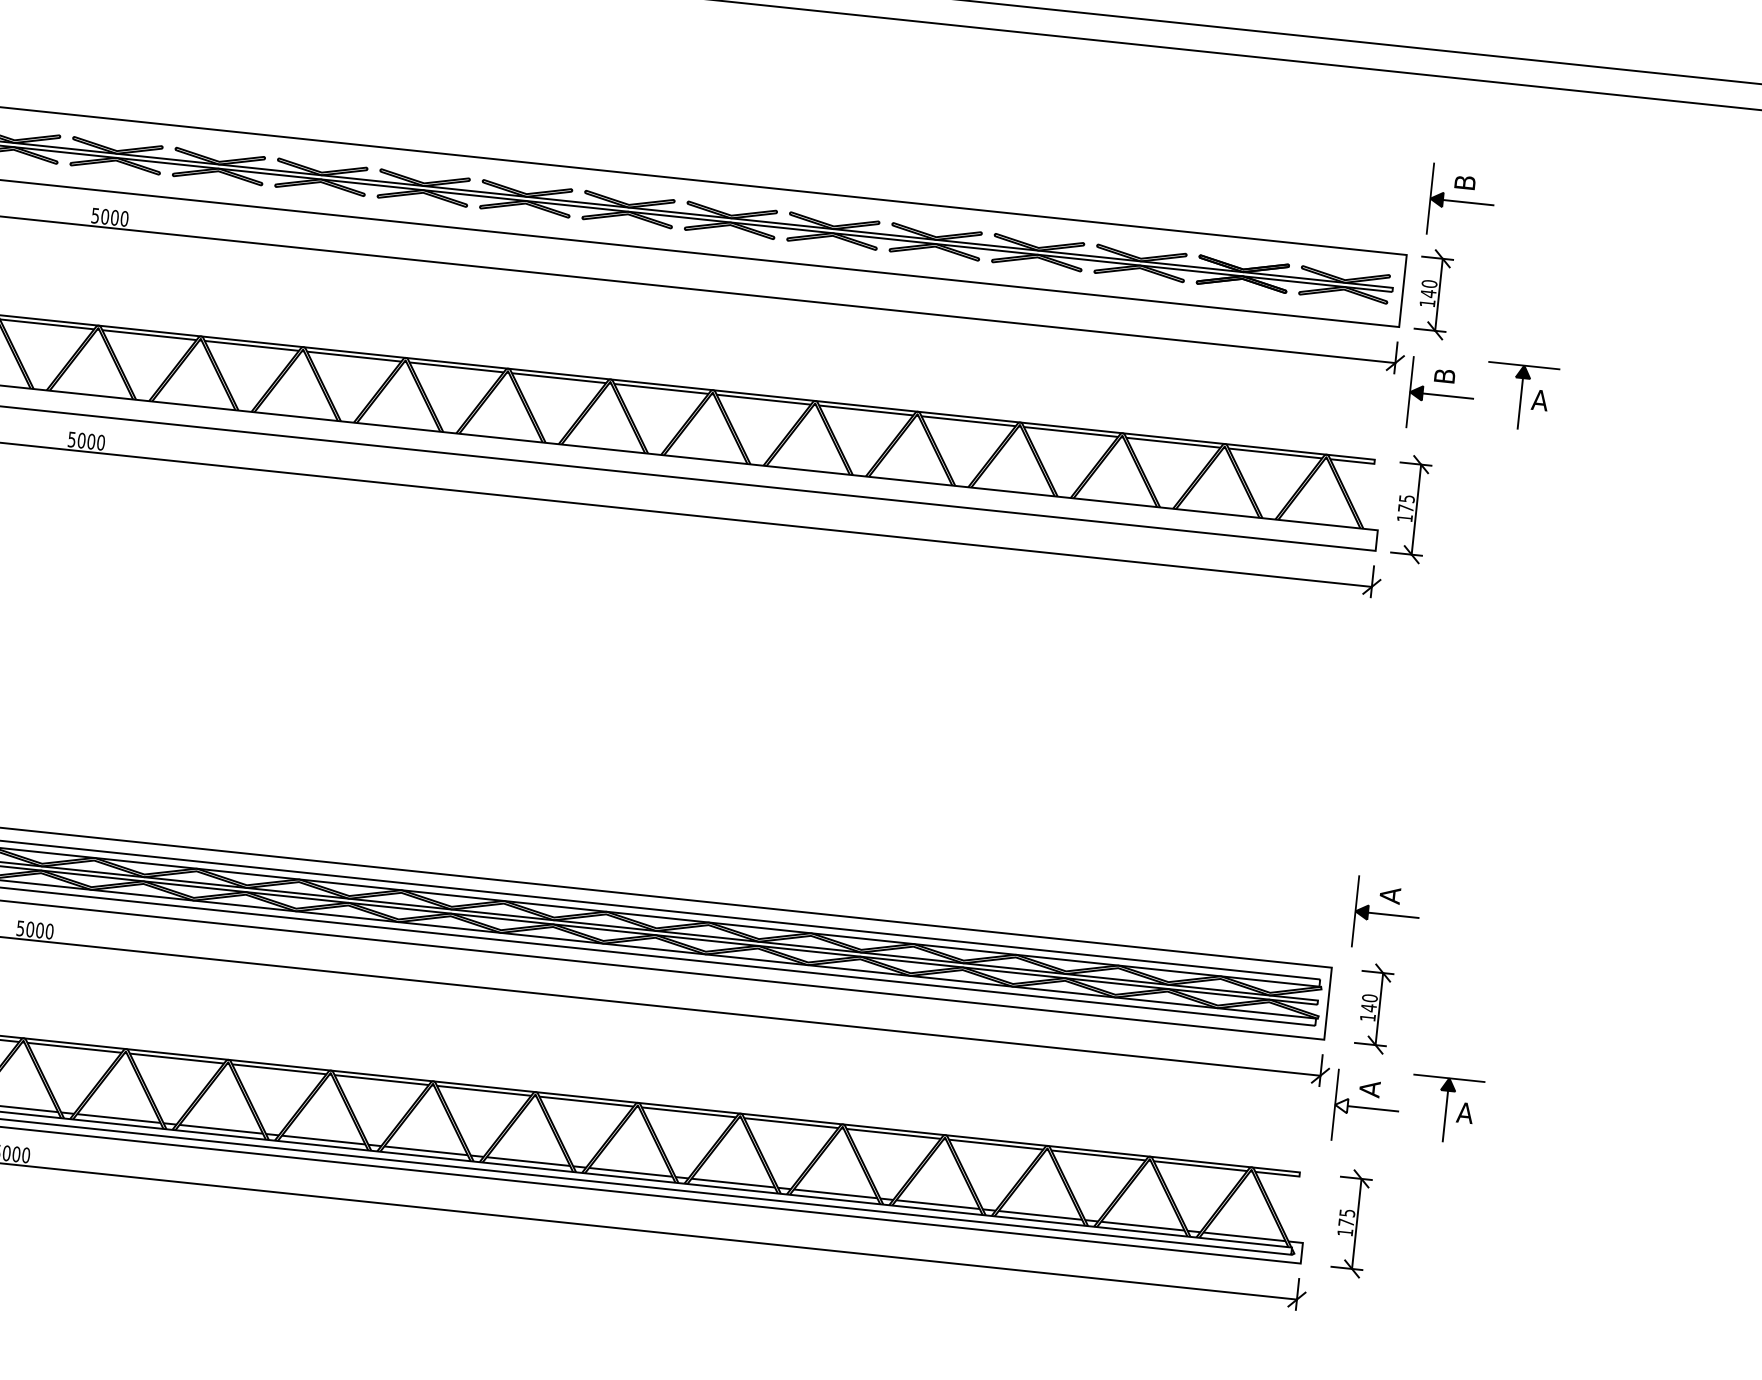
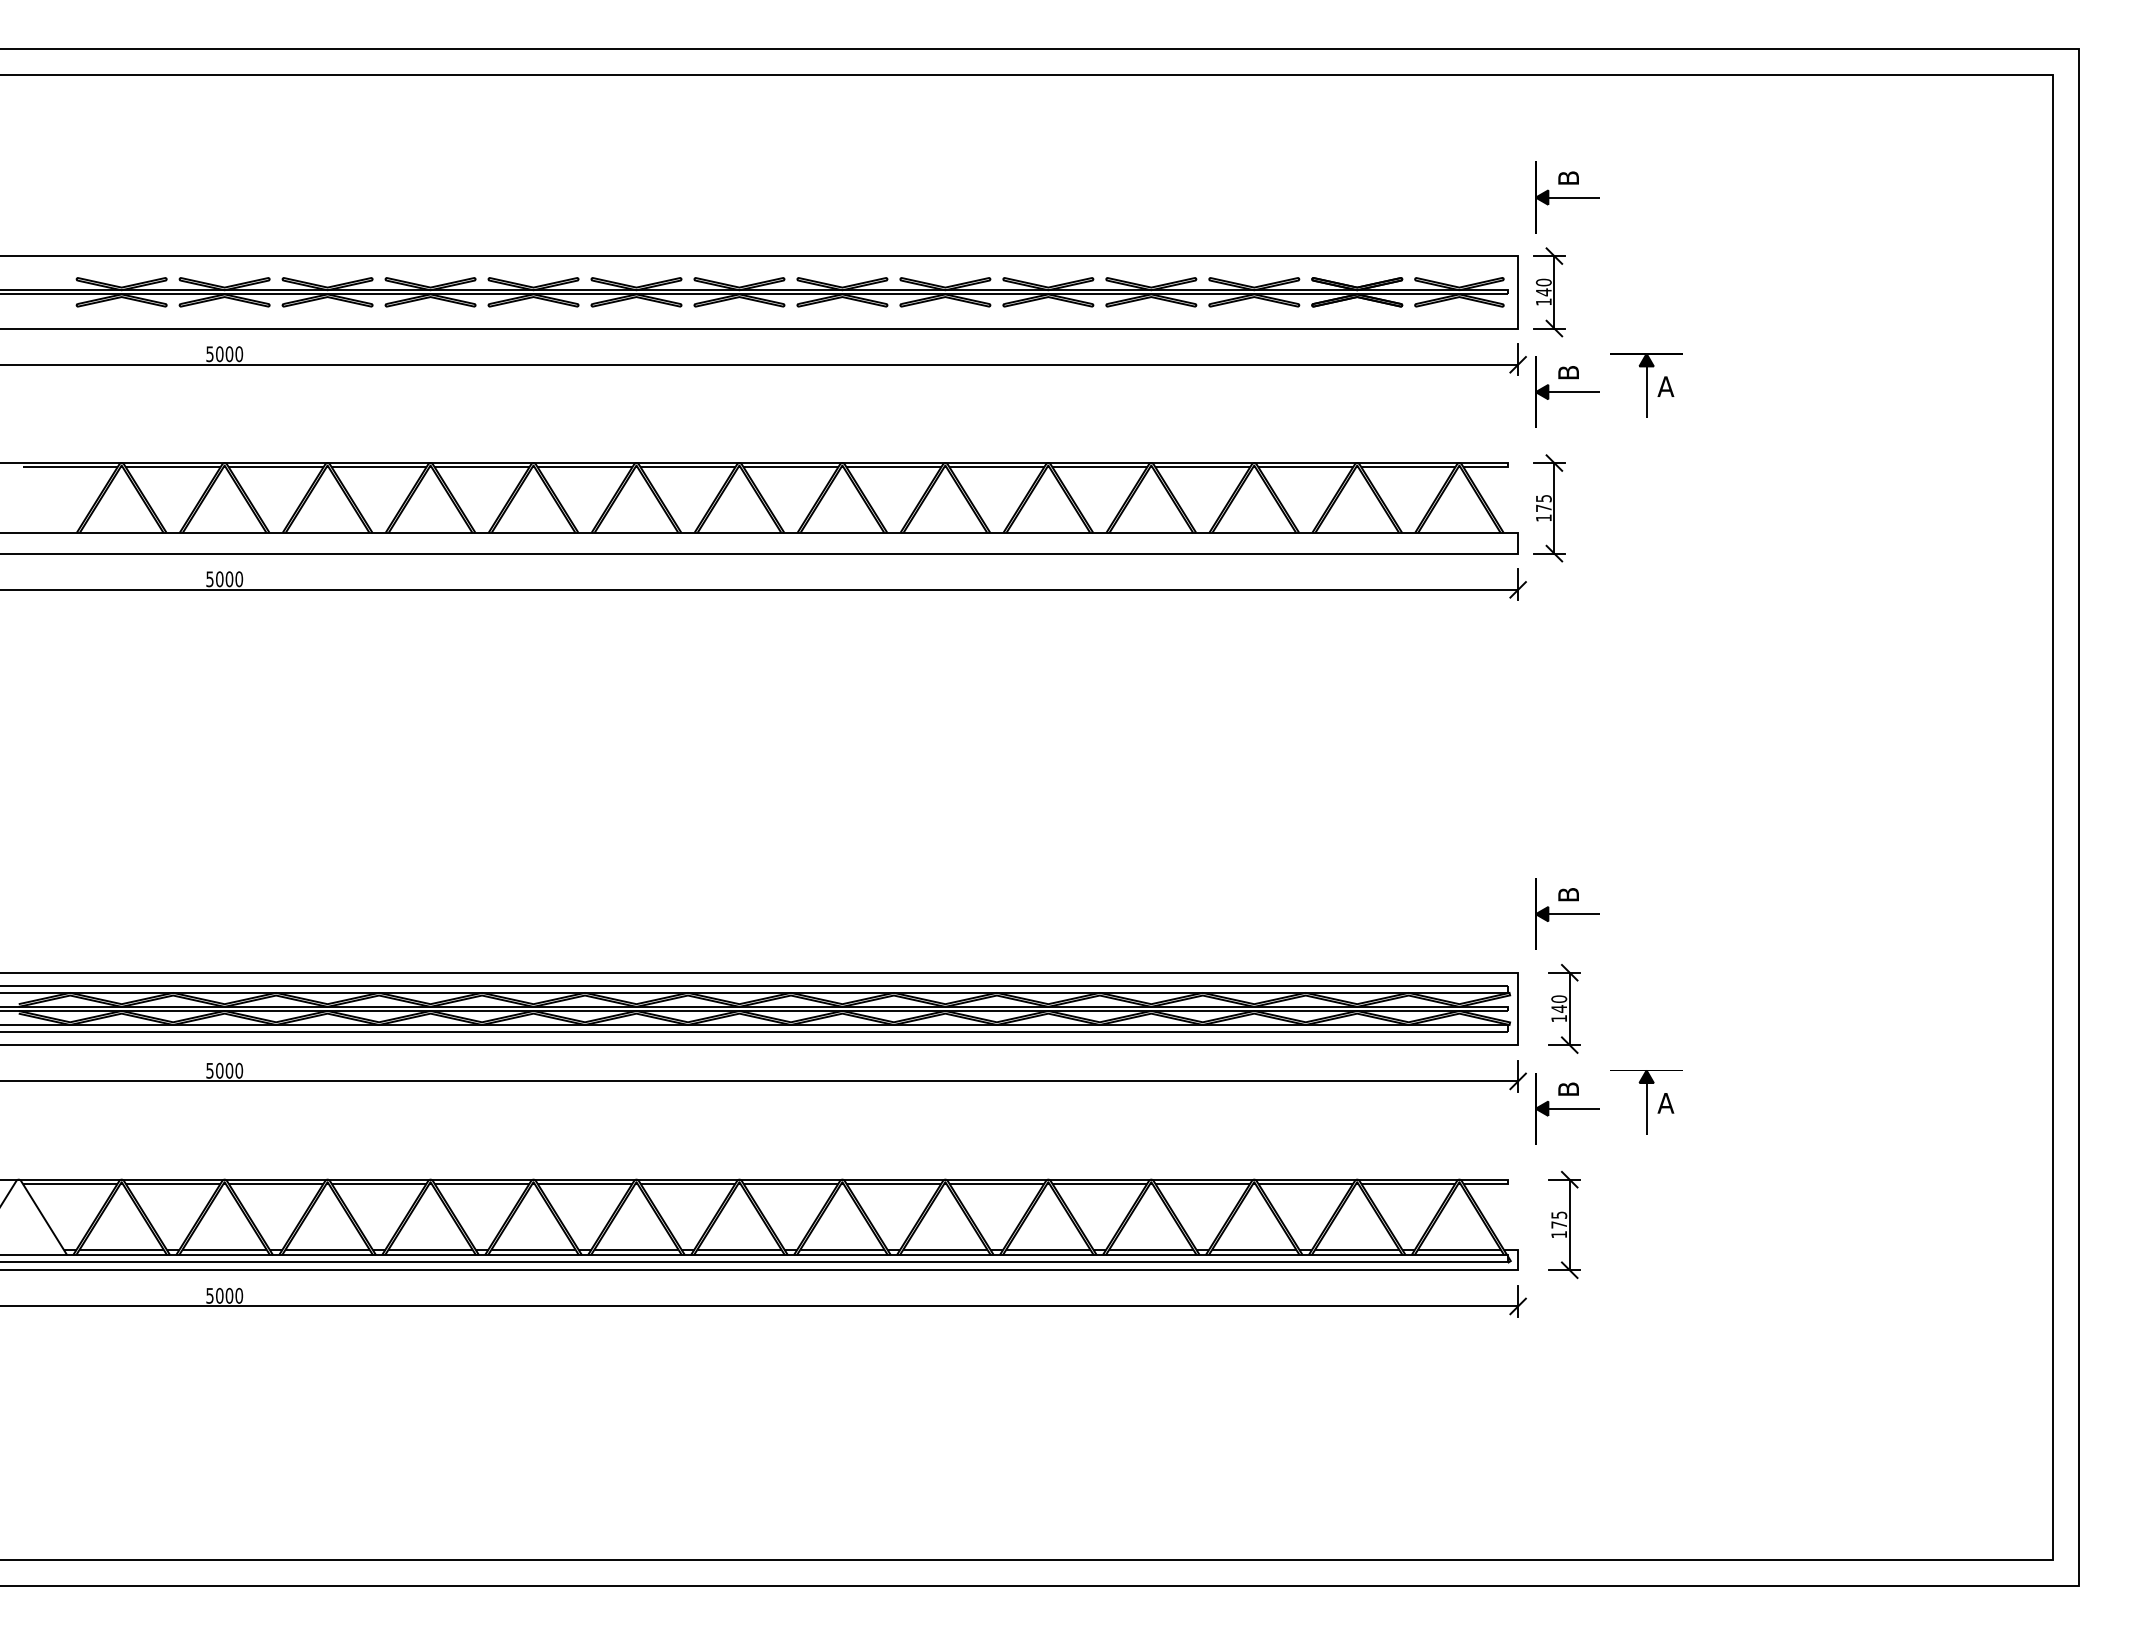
text: (1390, 895) -> (1568, 894), A -> B
text: (1369, 1089) -> (1568, 1089), A -> B
fill: (1340, 1105) -> (1541, 1108), added

